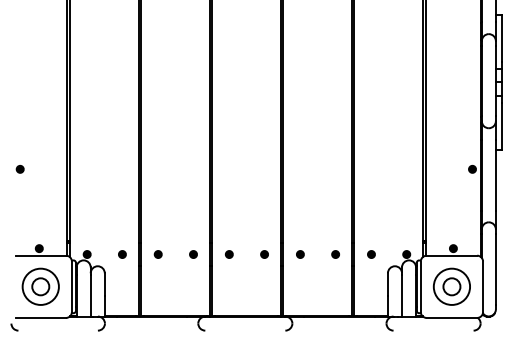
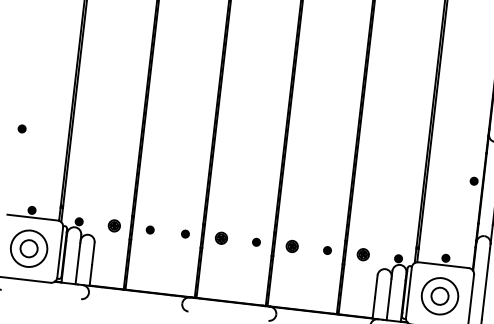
part: (122, 254) -> (114, 225), size x1.6
part: (228, 254) -> (220, 238), size x1.6
part: (300, 254) -> (292, 246), size x1.6
part: (371, 254) -> (363, 254), size x1.6

